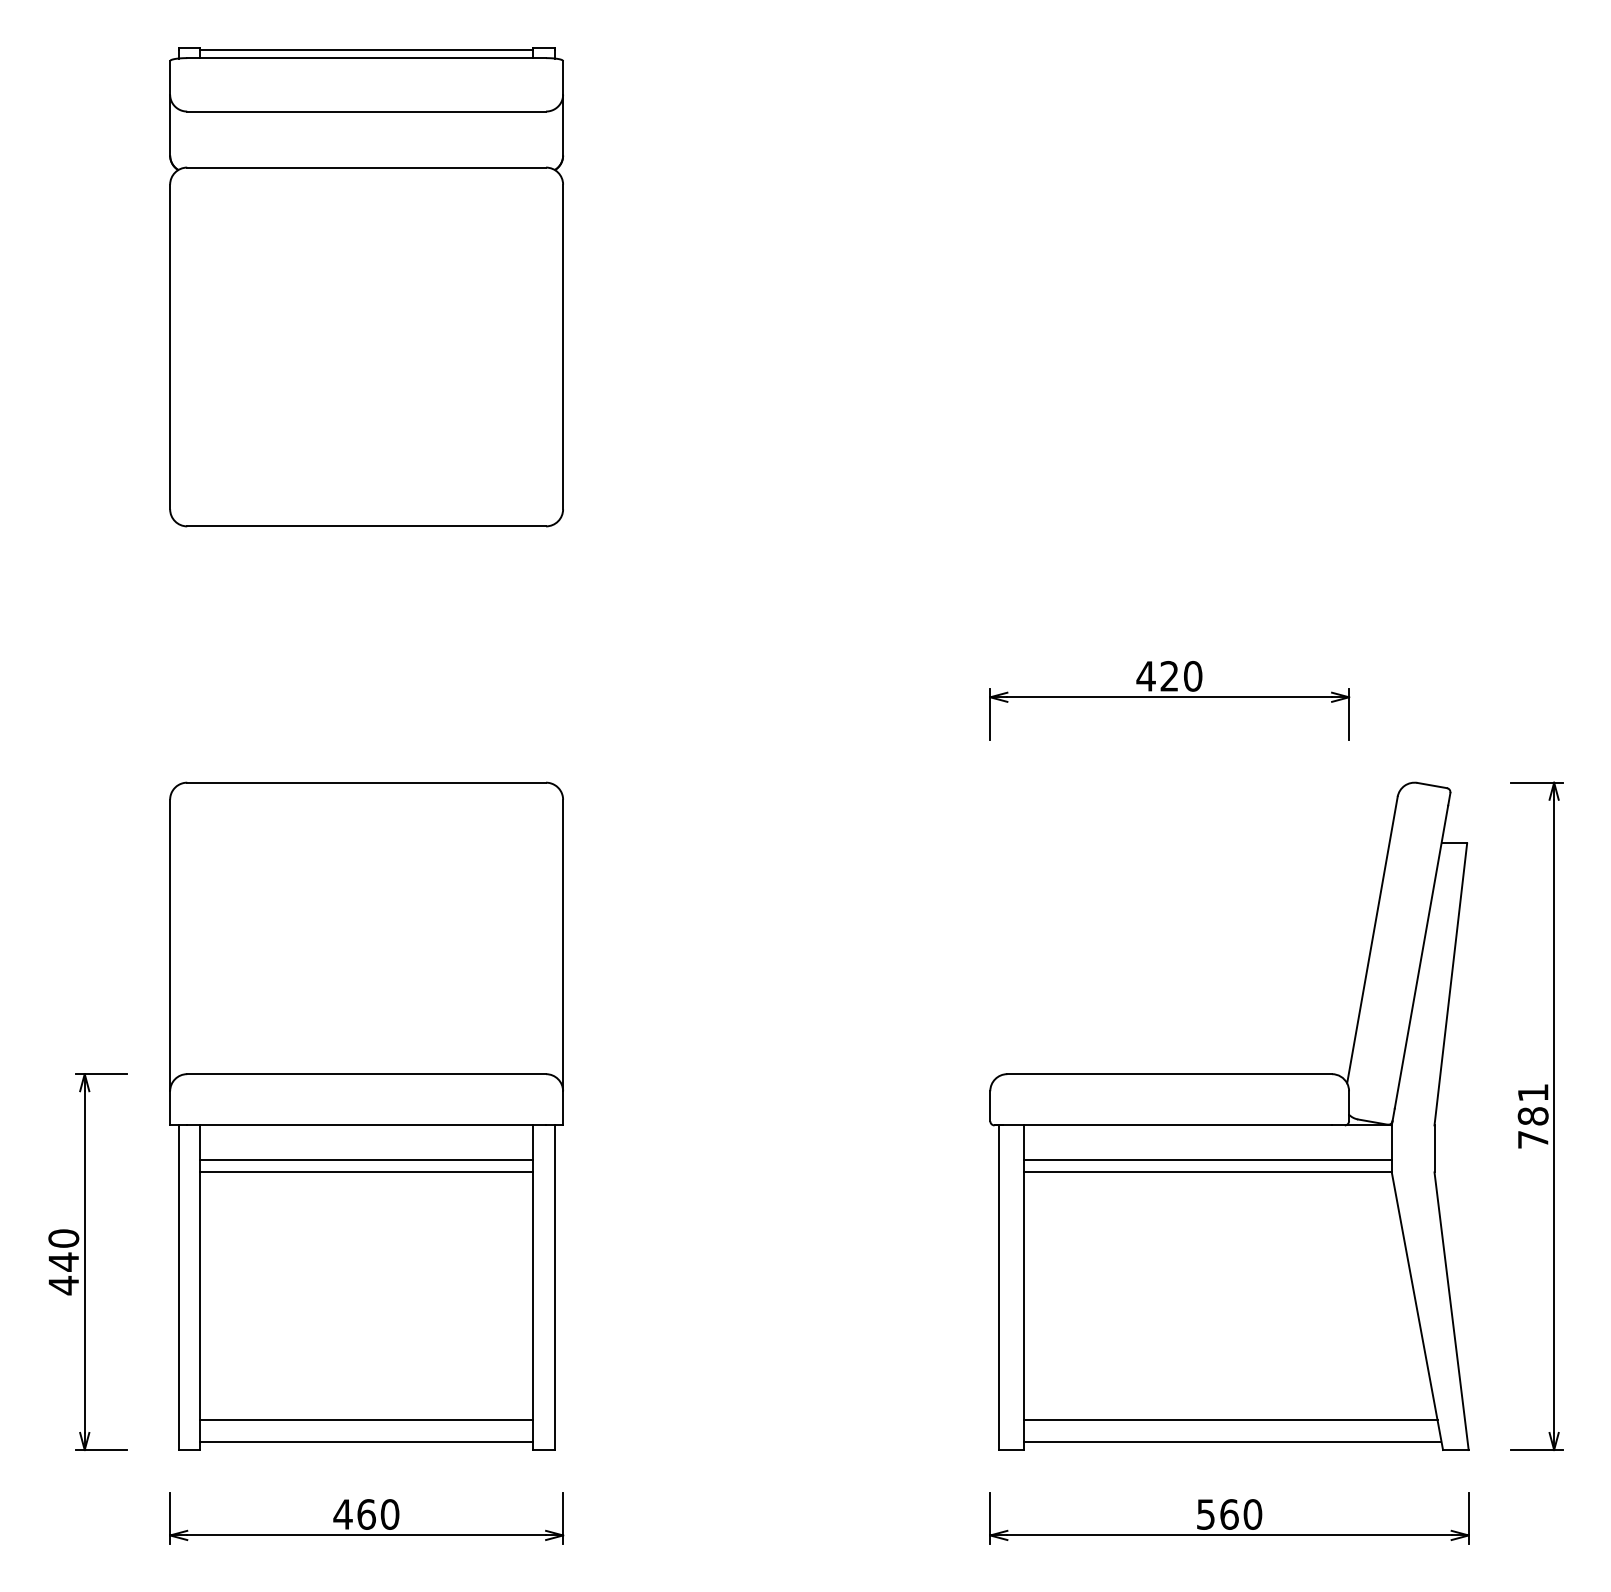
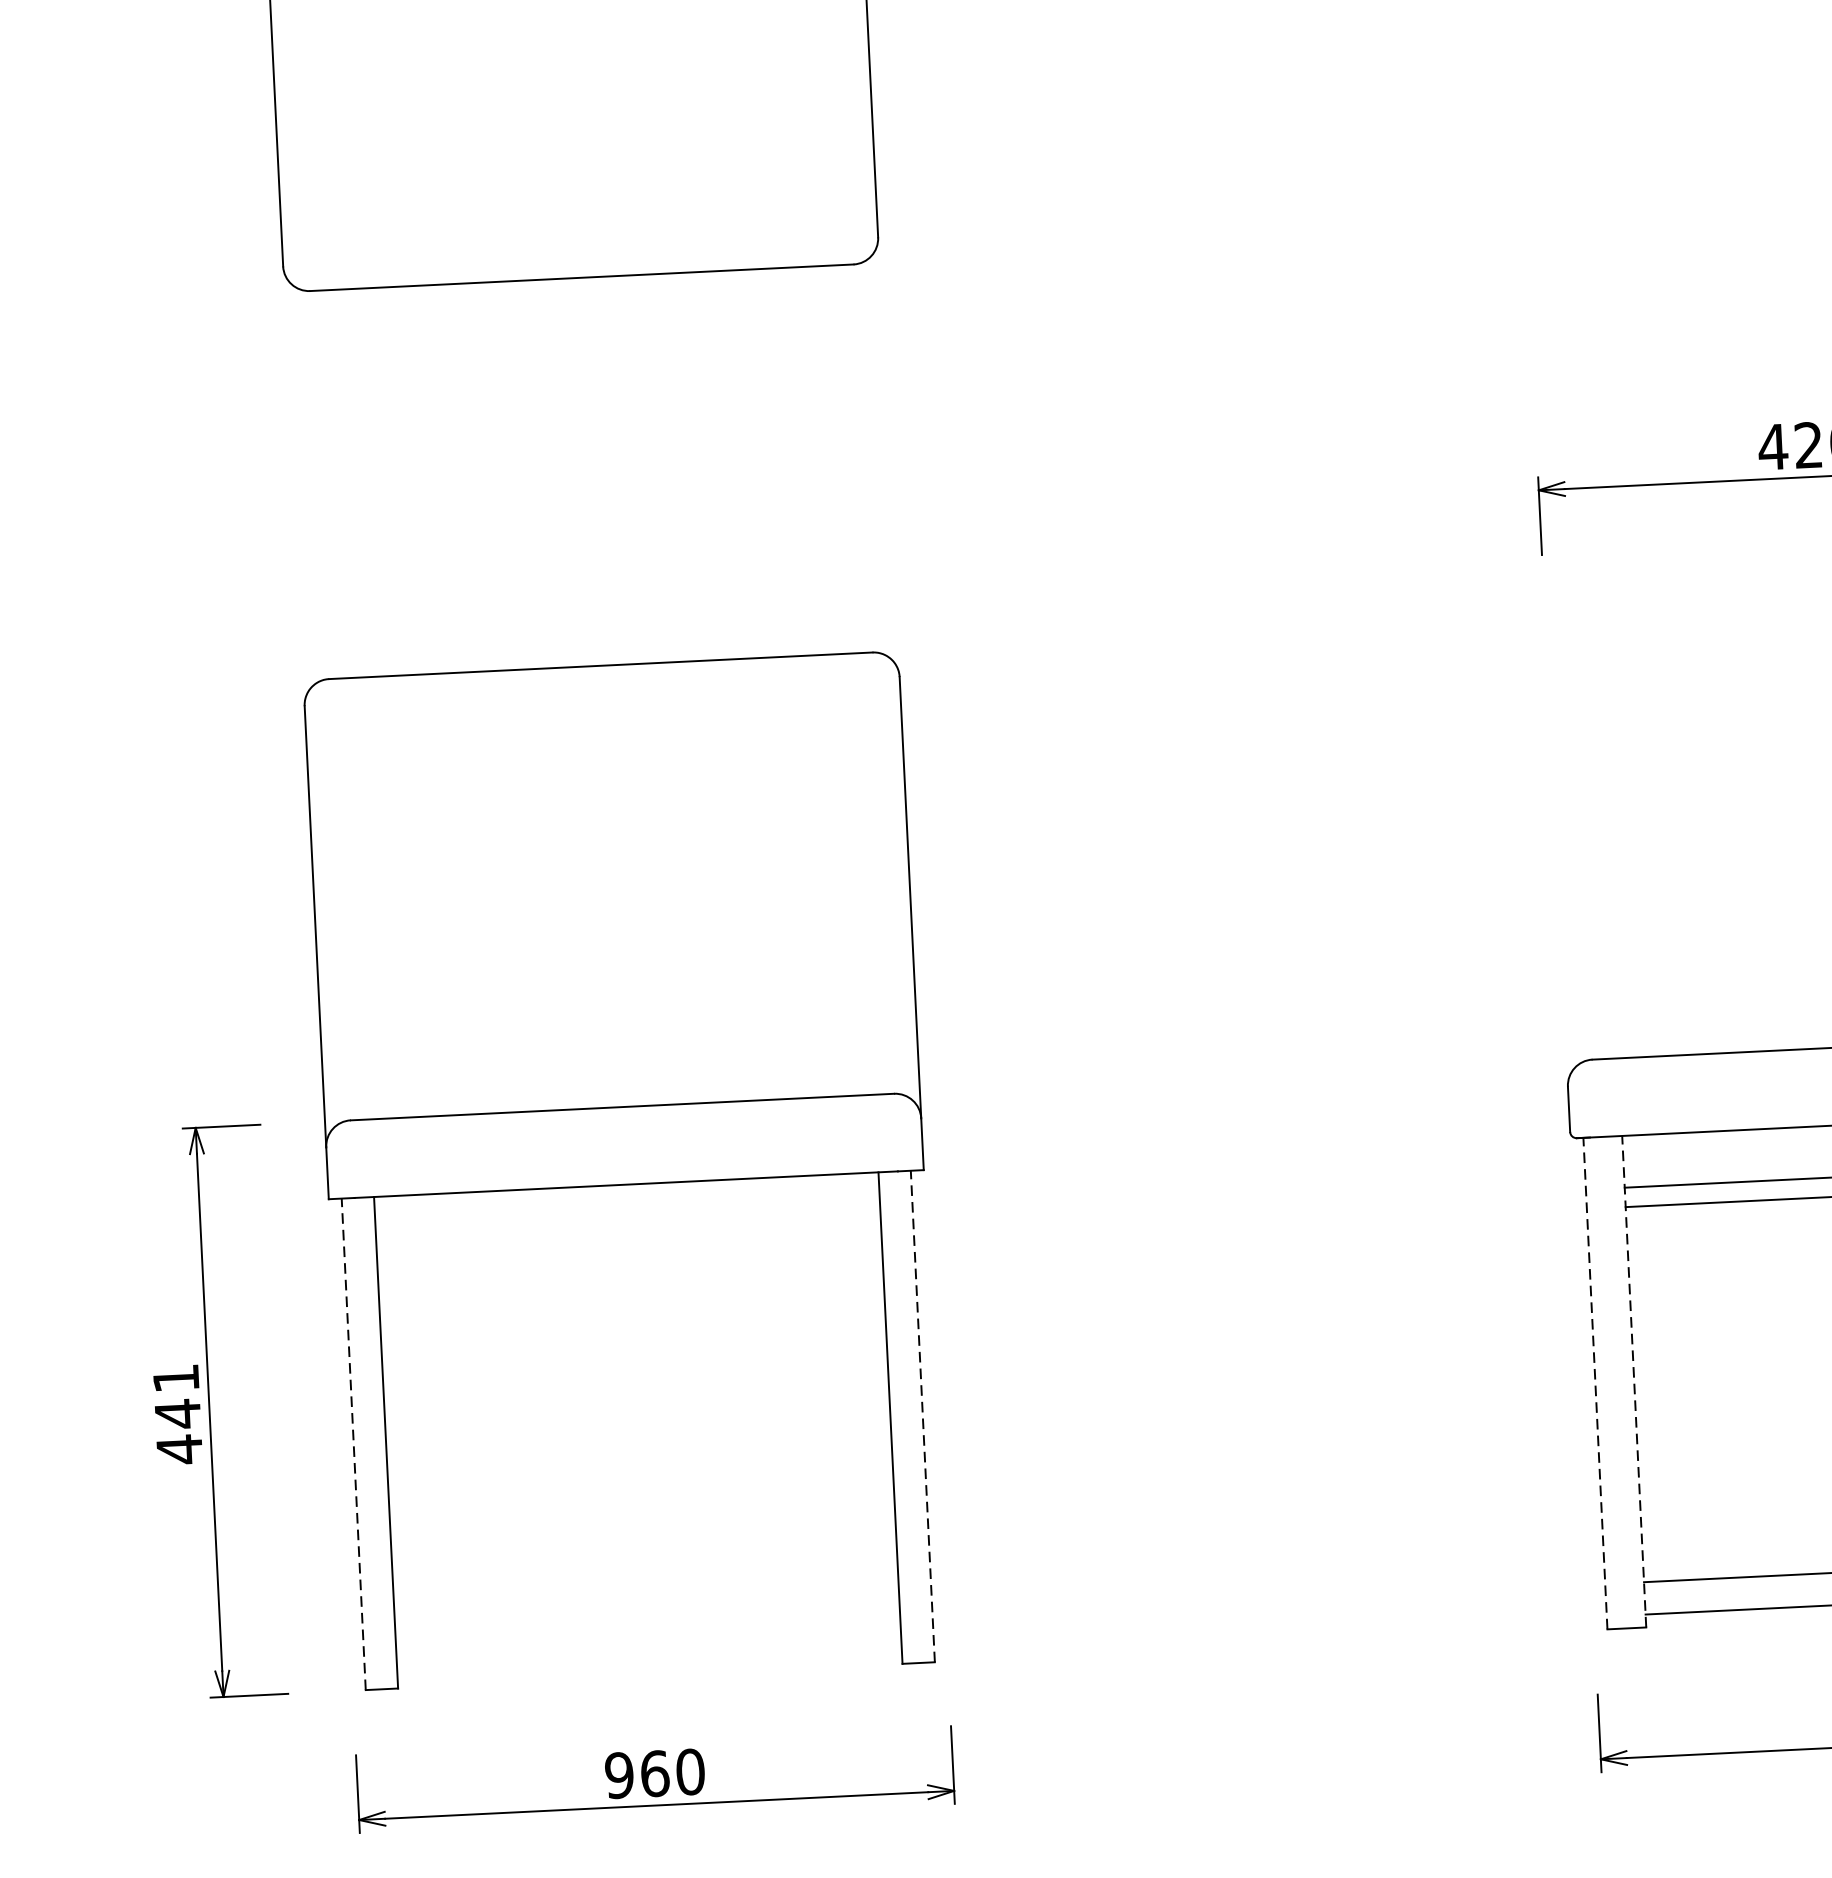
line: (366, 1159) -> (628, 1236), removed
line: (366, 1172) -> (629, 1255), removed
text: (63, 1238) -> (175, 1378), 440 -> 441
line: (178, 1287) -> (353, 1443), solid -> dashed
line: (554, 1287) -> (922, 1416), solid -> dashed
line: (998, 1287) -> (1594, 1383), solid -> dashed
line: (1024, 1287) -> (1634, 1381), solid -> dashed
line: (366, 1420) -> (647, 1631), removed
line: (366, 1441) -> (649, 1663), removed
text: (342, 1514) -> (618, 1775), 460 -> 960

